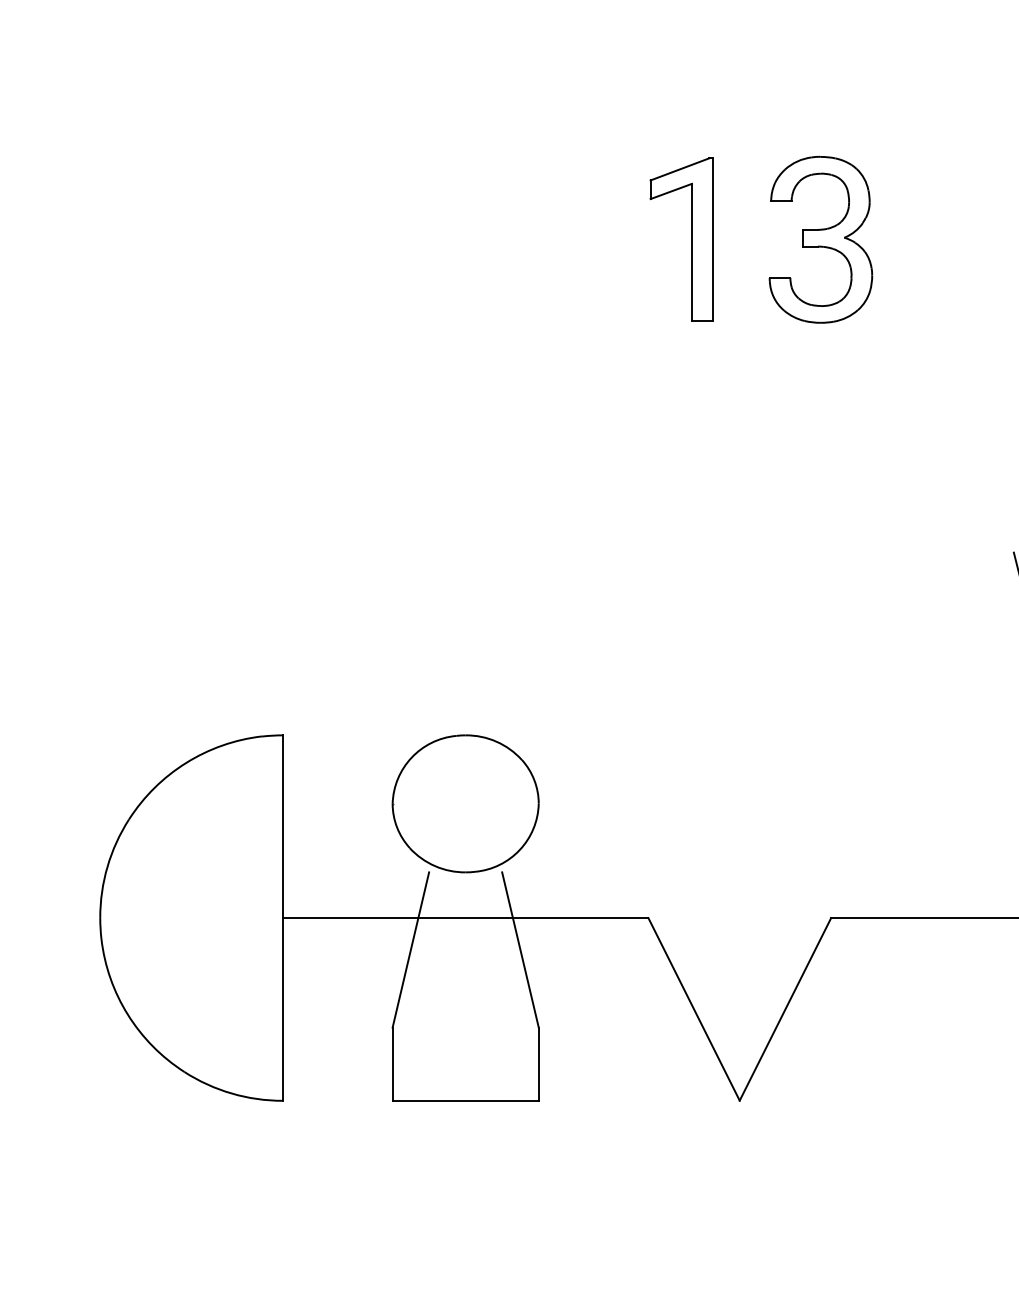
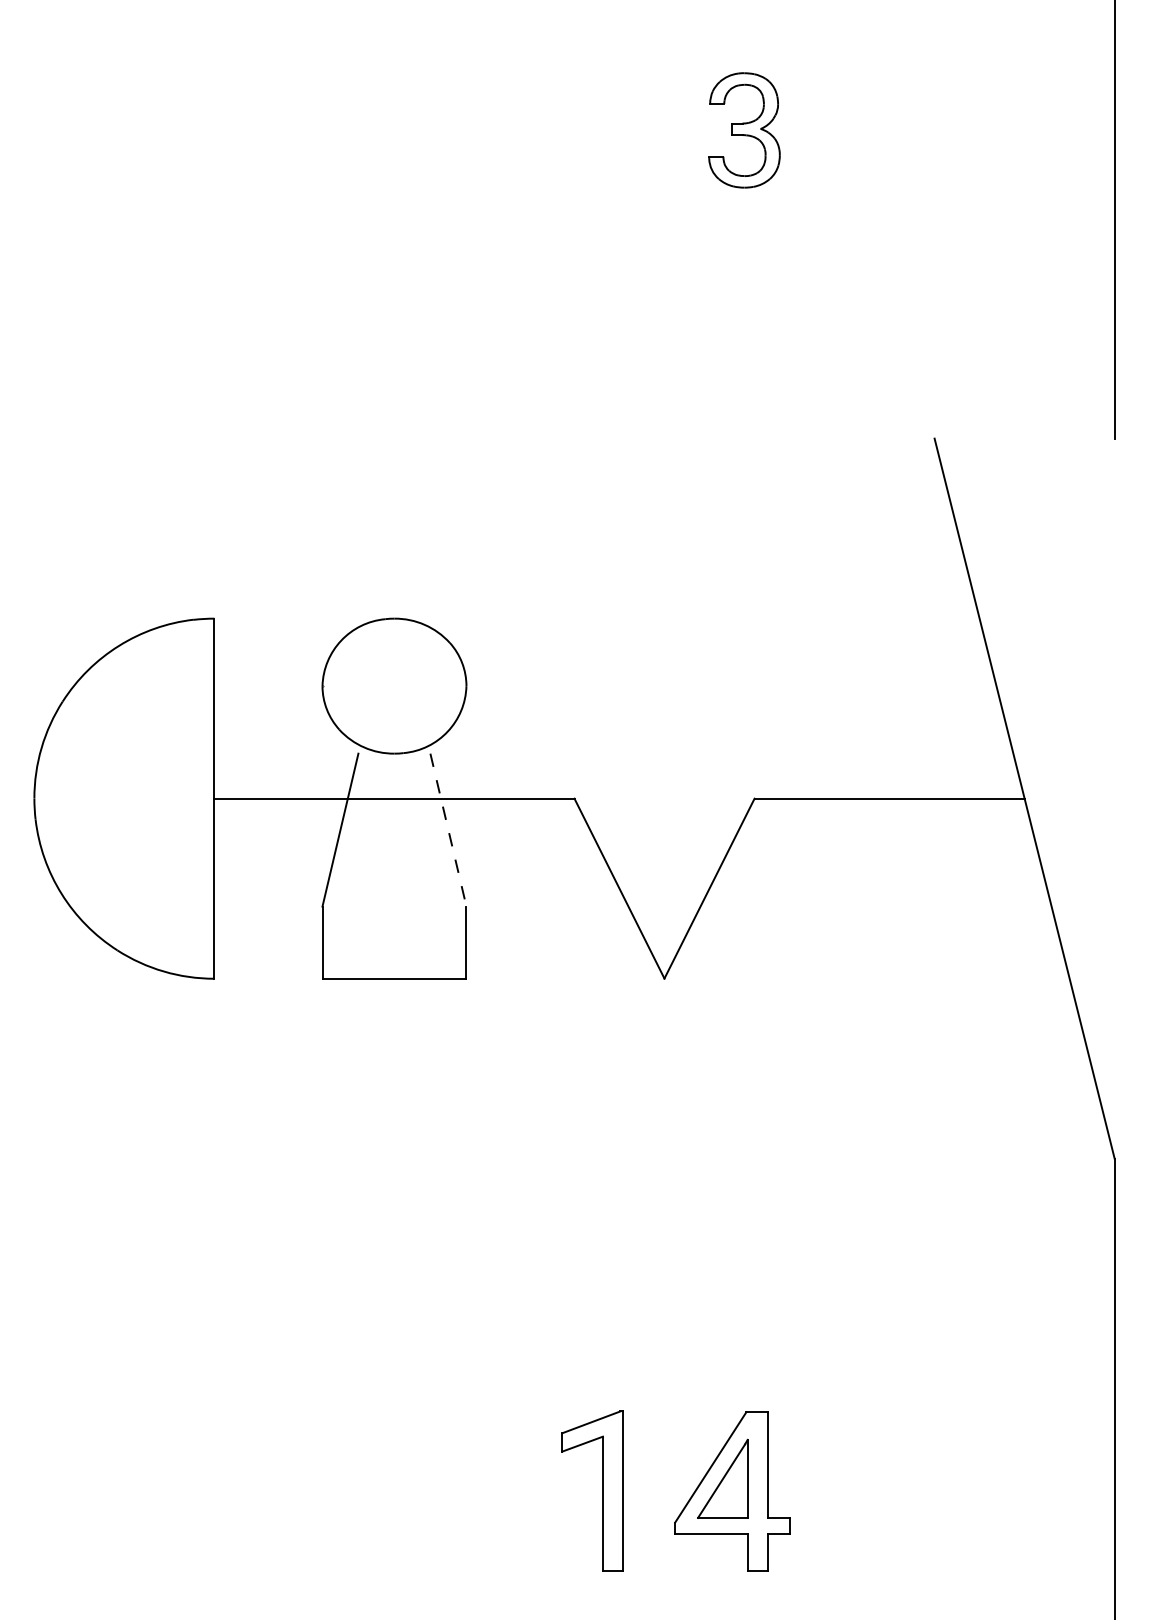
part: (691, 238) -> (616, 129), removed
part: (820, 239) -> (744, 130), size x0.7
line: (520, 950) -> (448, 830), solid -> dashed

